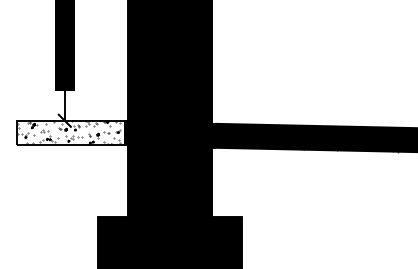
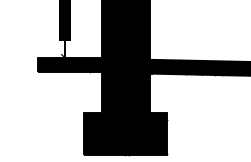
fill: (70, 131) -> (68, 64), added

